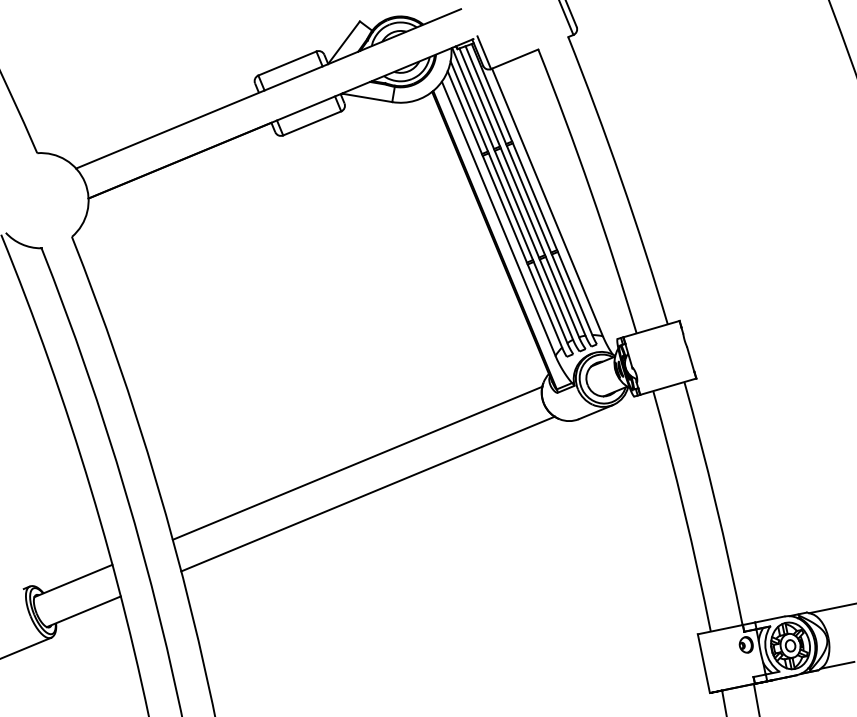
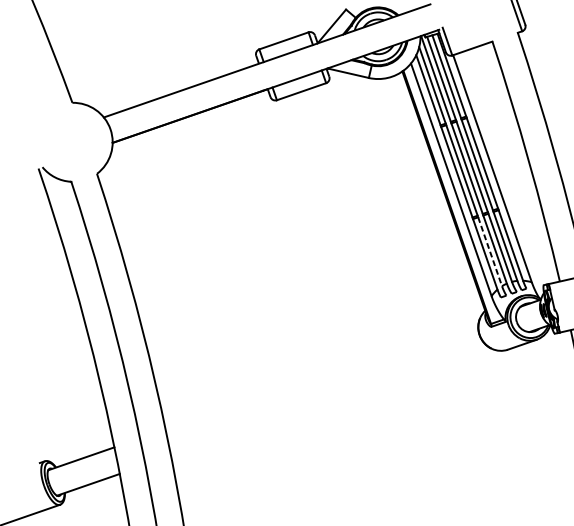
line: (550, 302) -> (490, 251), solid -> dashed
line: (357, 462) -> (322, 374), removed
line: (368, 493) -> (329, 400), removed

